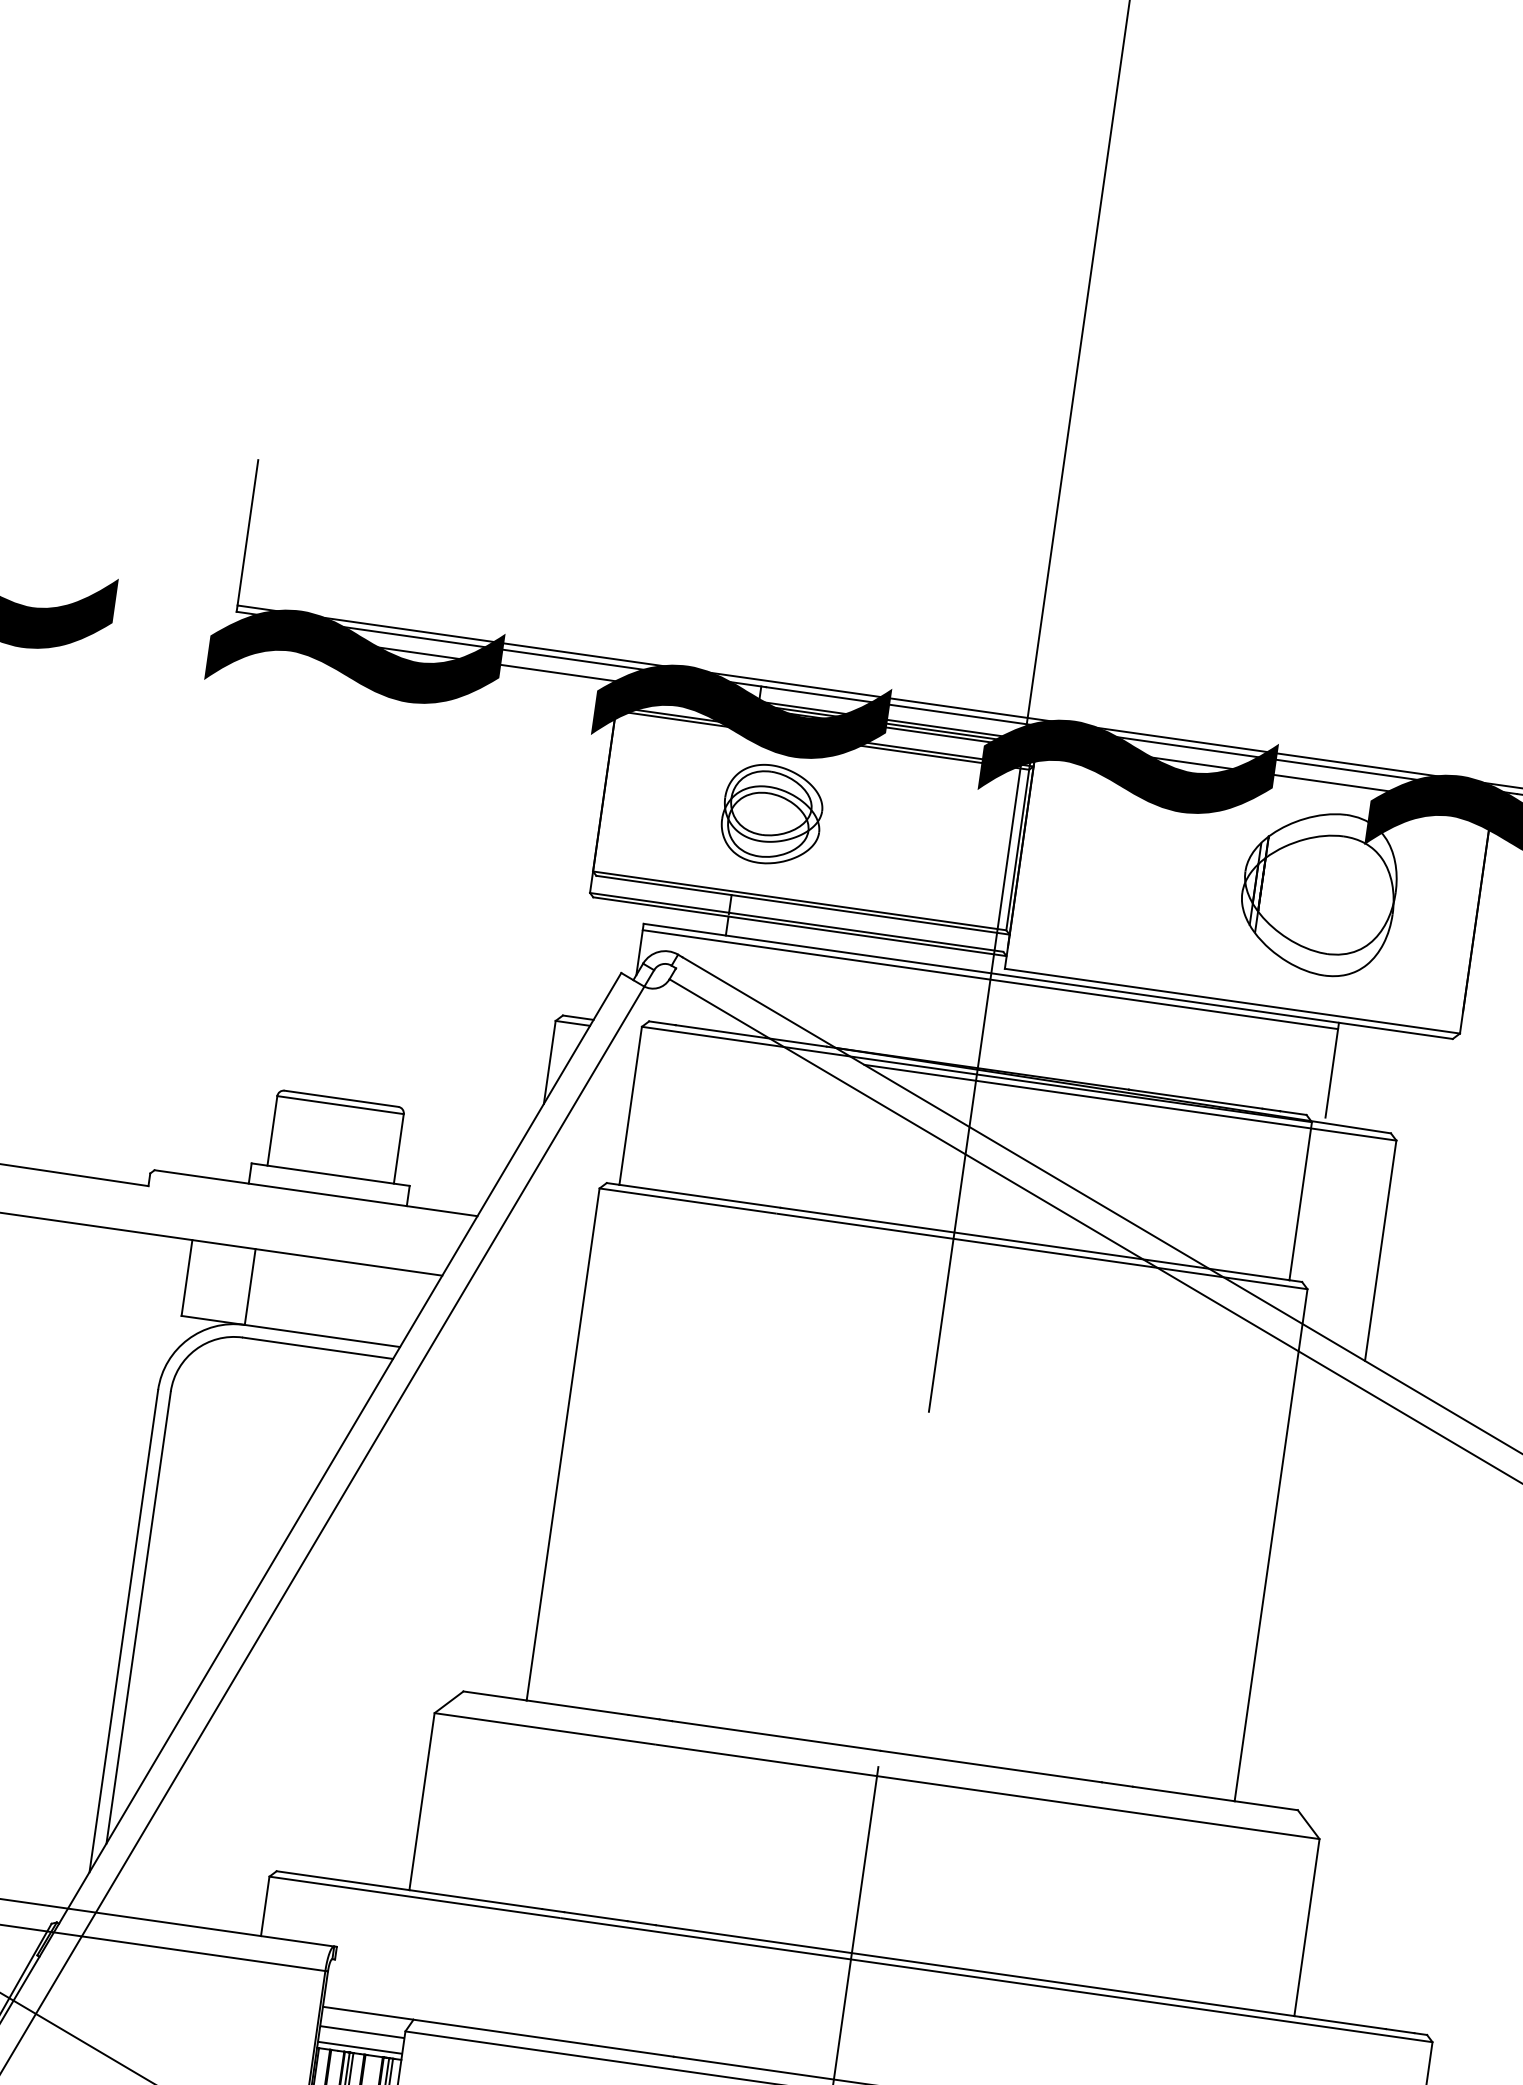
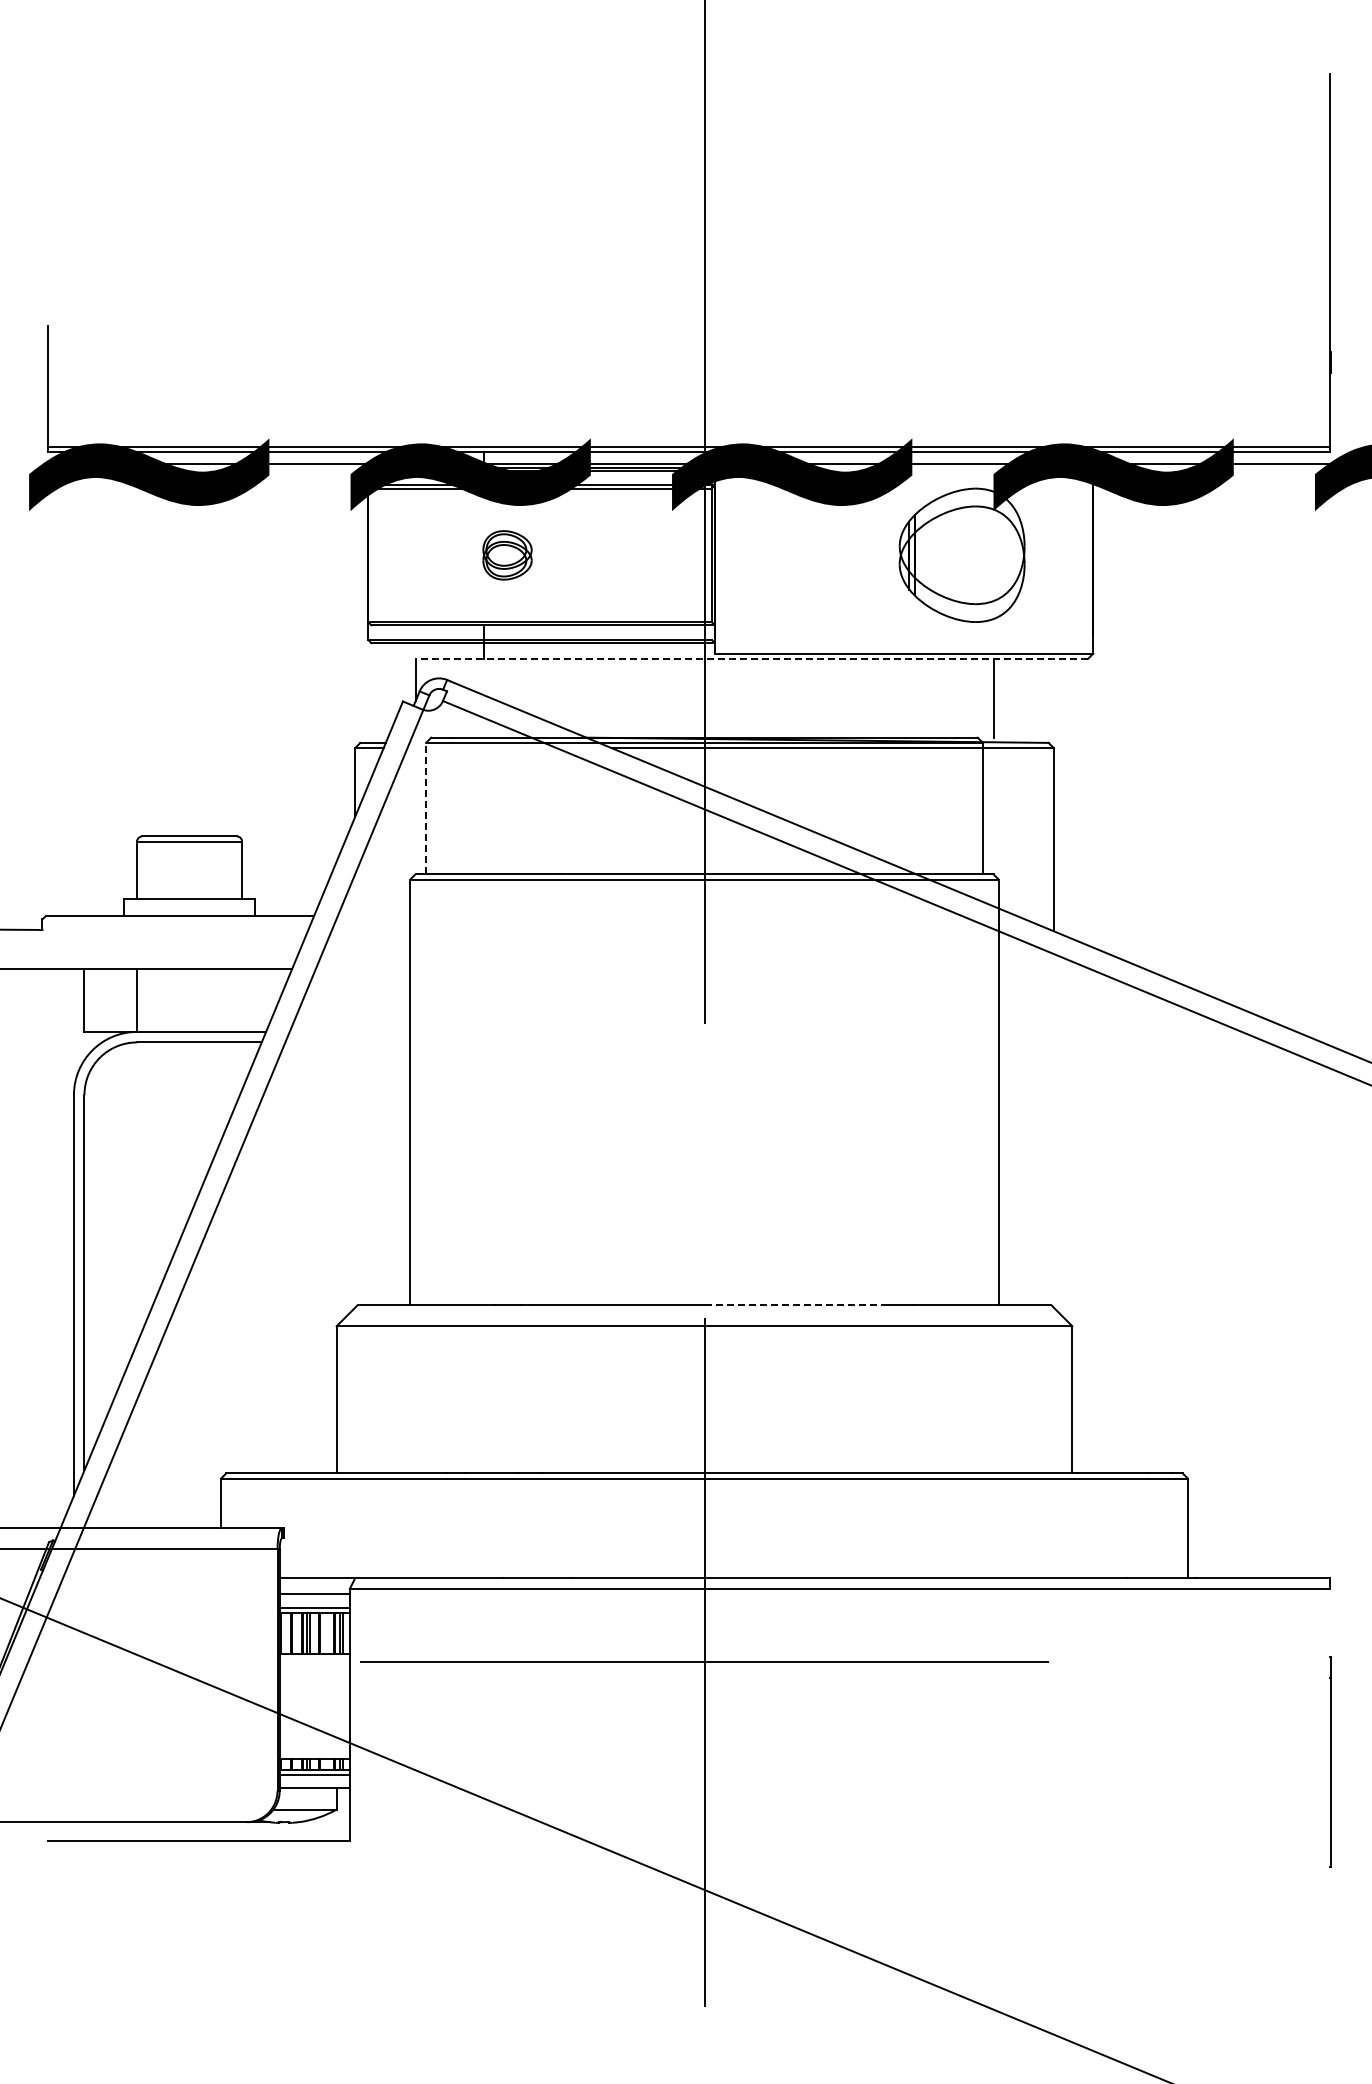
part: (772, 815) -> (507, 555), size x0.6
line: (990, 980) -> (704, 664), removed
line: (1047, 980) -> (751, 658), solid -> dashed
line: (631, 1105) -> (426, 808), solid -> dashed
line: (991, 1766) -> (796, 1305), solid -> dashed

